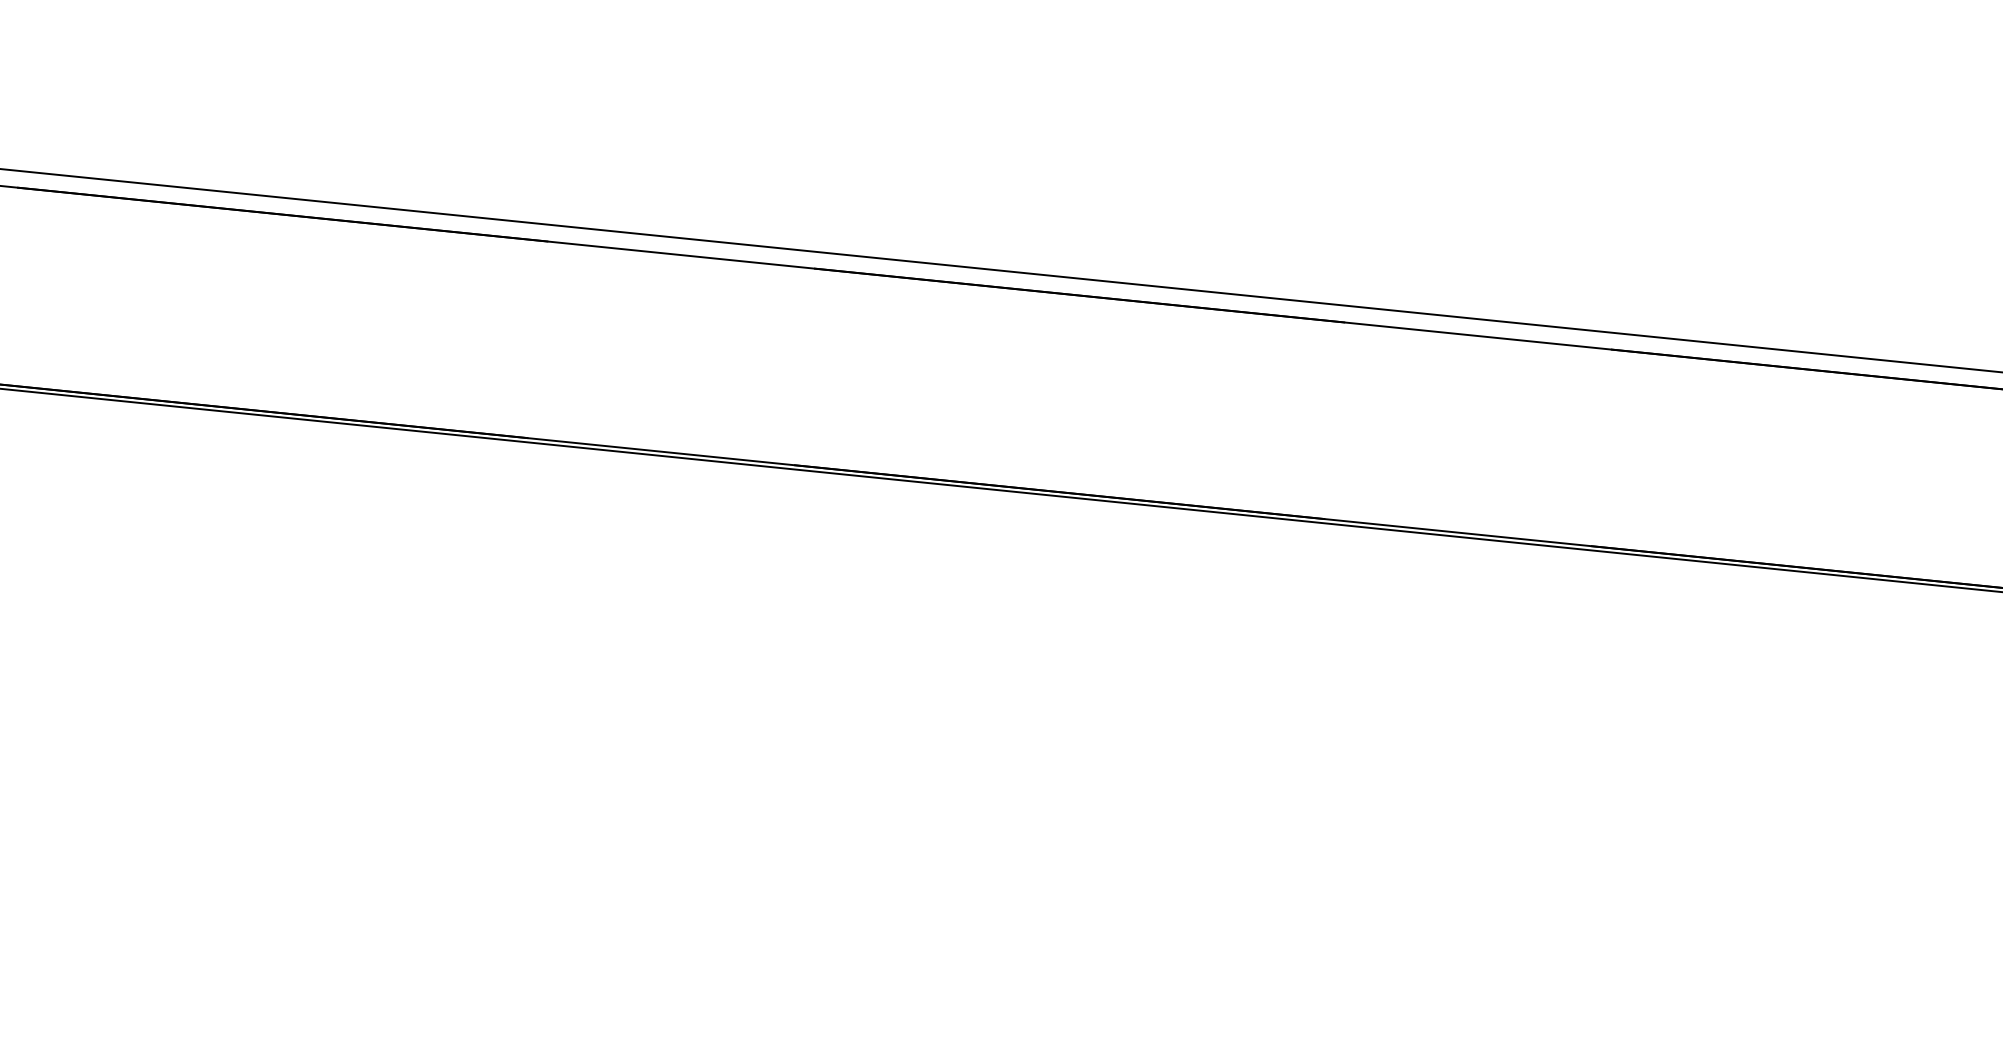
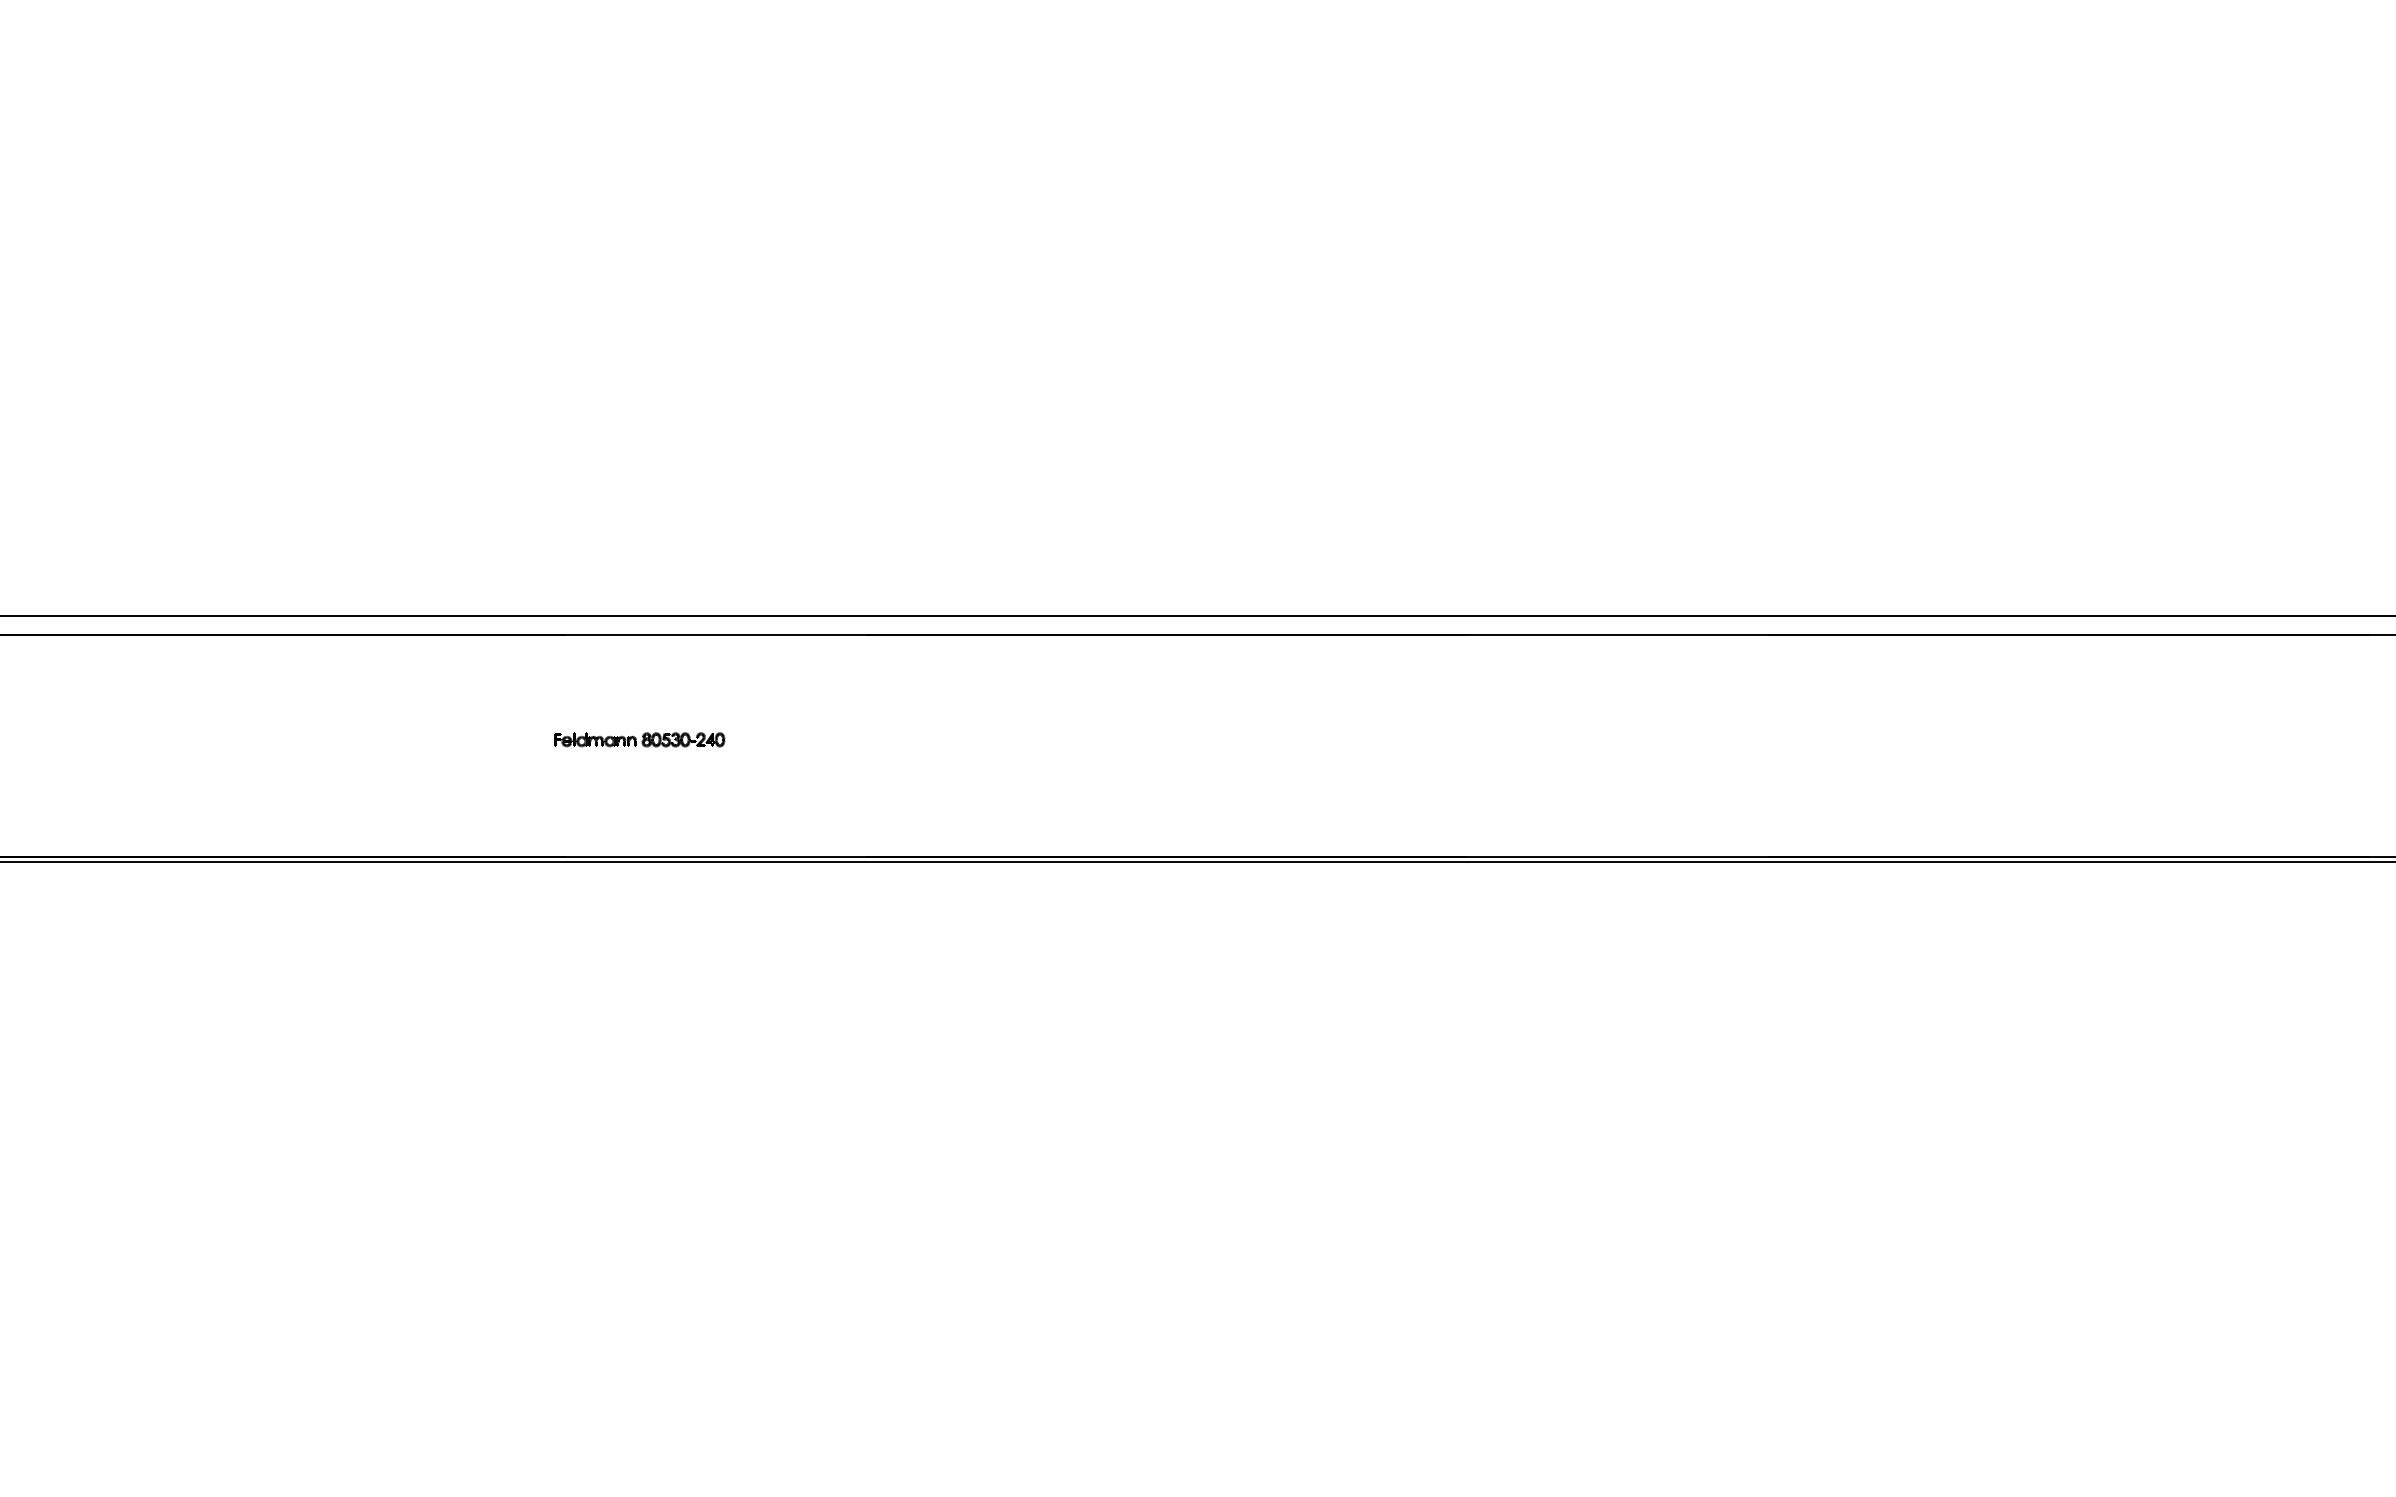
part: (604, 340) -> (639, 739), added

